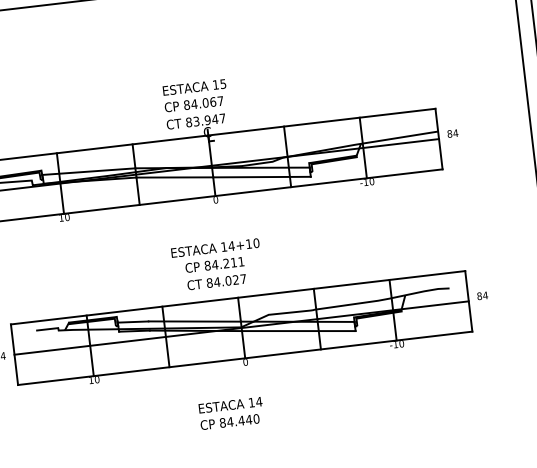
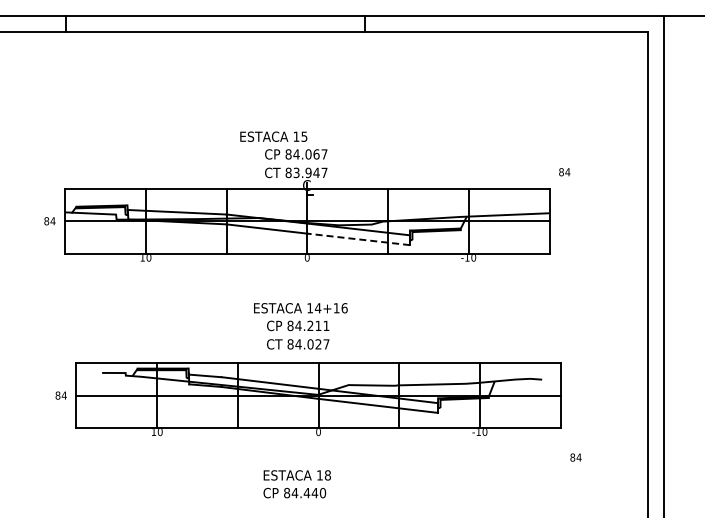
text: (194, 87) -> (273, 136), moved
text: (452, 133) -> (564, 172), moved
line: (261, 177) -> (358, 239), solid -> dashed
text: (256, 242) -> (344, 307), 14+10 -> 14+16
text: (482, 295) -> (575, 457), moved
text: (258, 401) -> (327, 475), 14 -> 18

